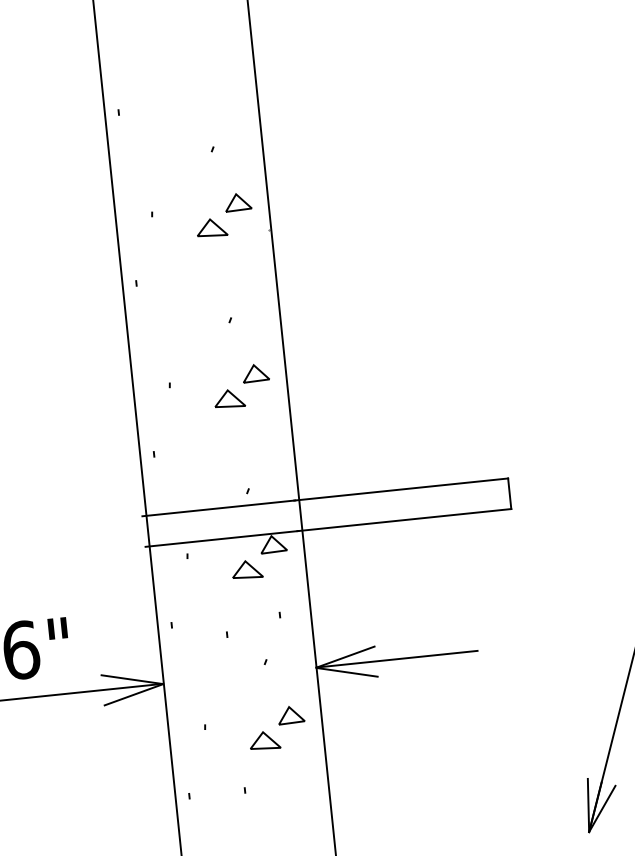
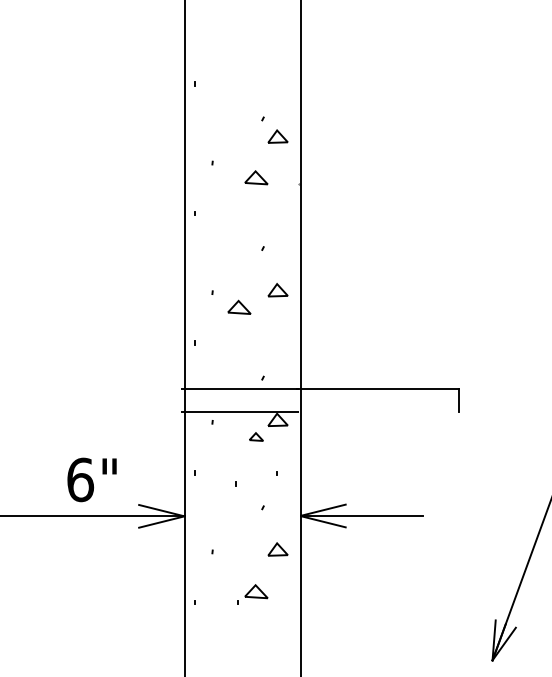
part: (237, 202) -> (277, 136), moved
part: (229, 397) -> (239, 306), moved
line: (404, 519) -> (378, 411), removed
part: (247, 569) -> (256, 436), size x0.6
part: (265, 740) -> (256, 591), moved

